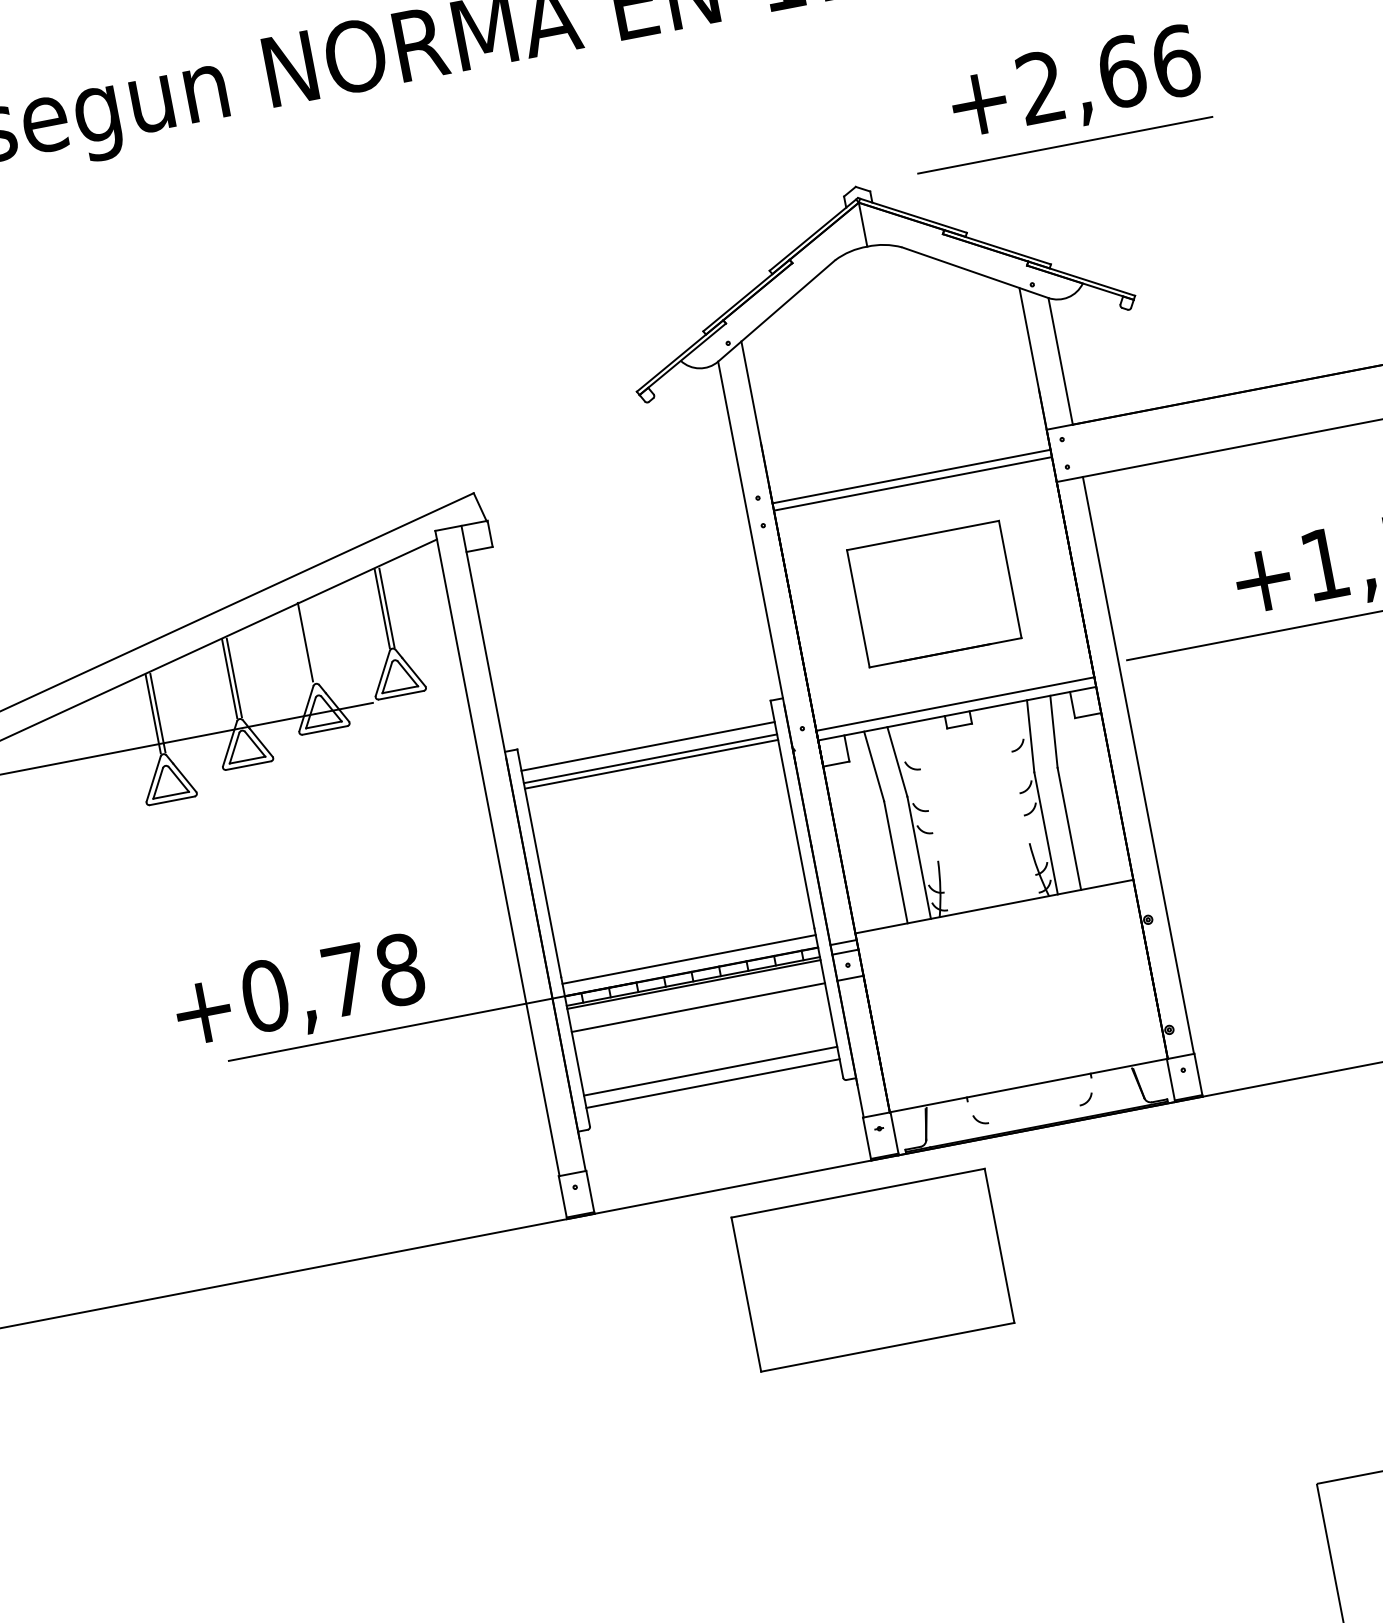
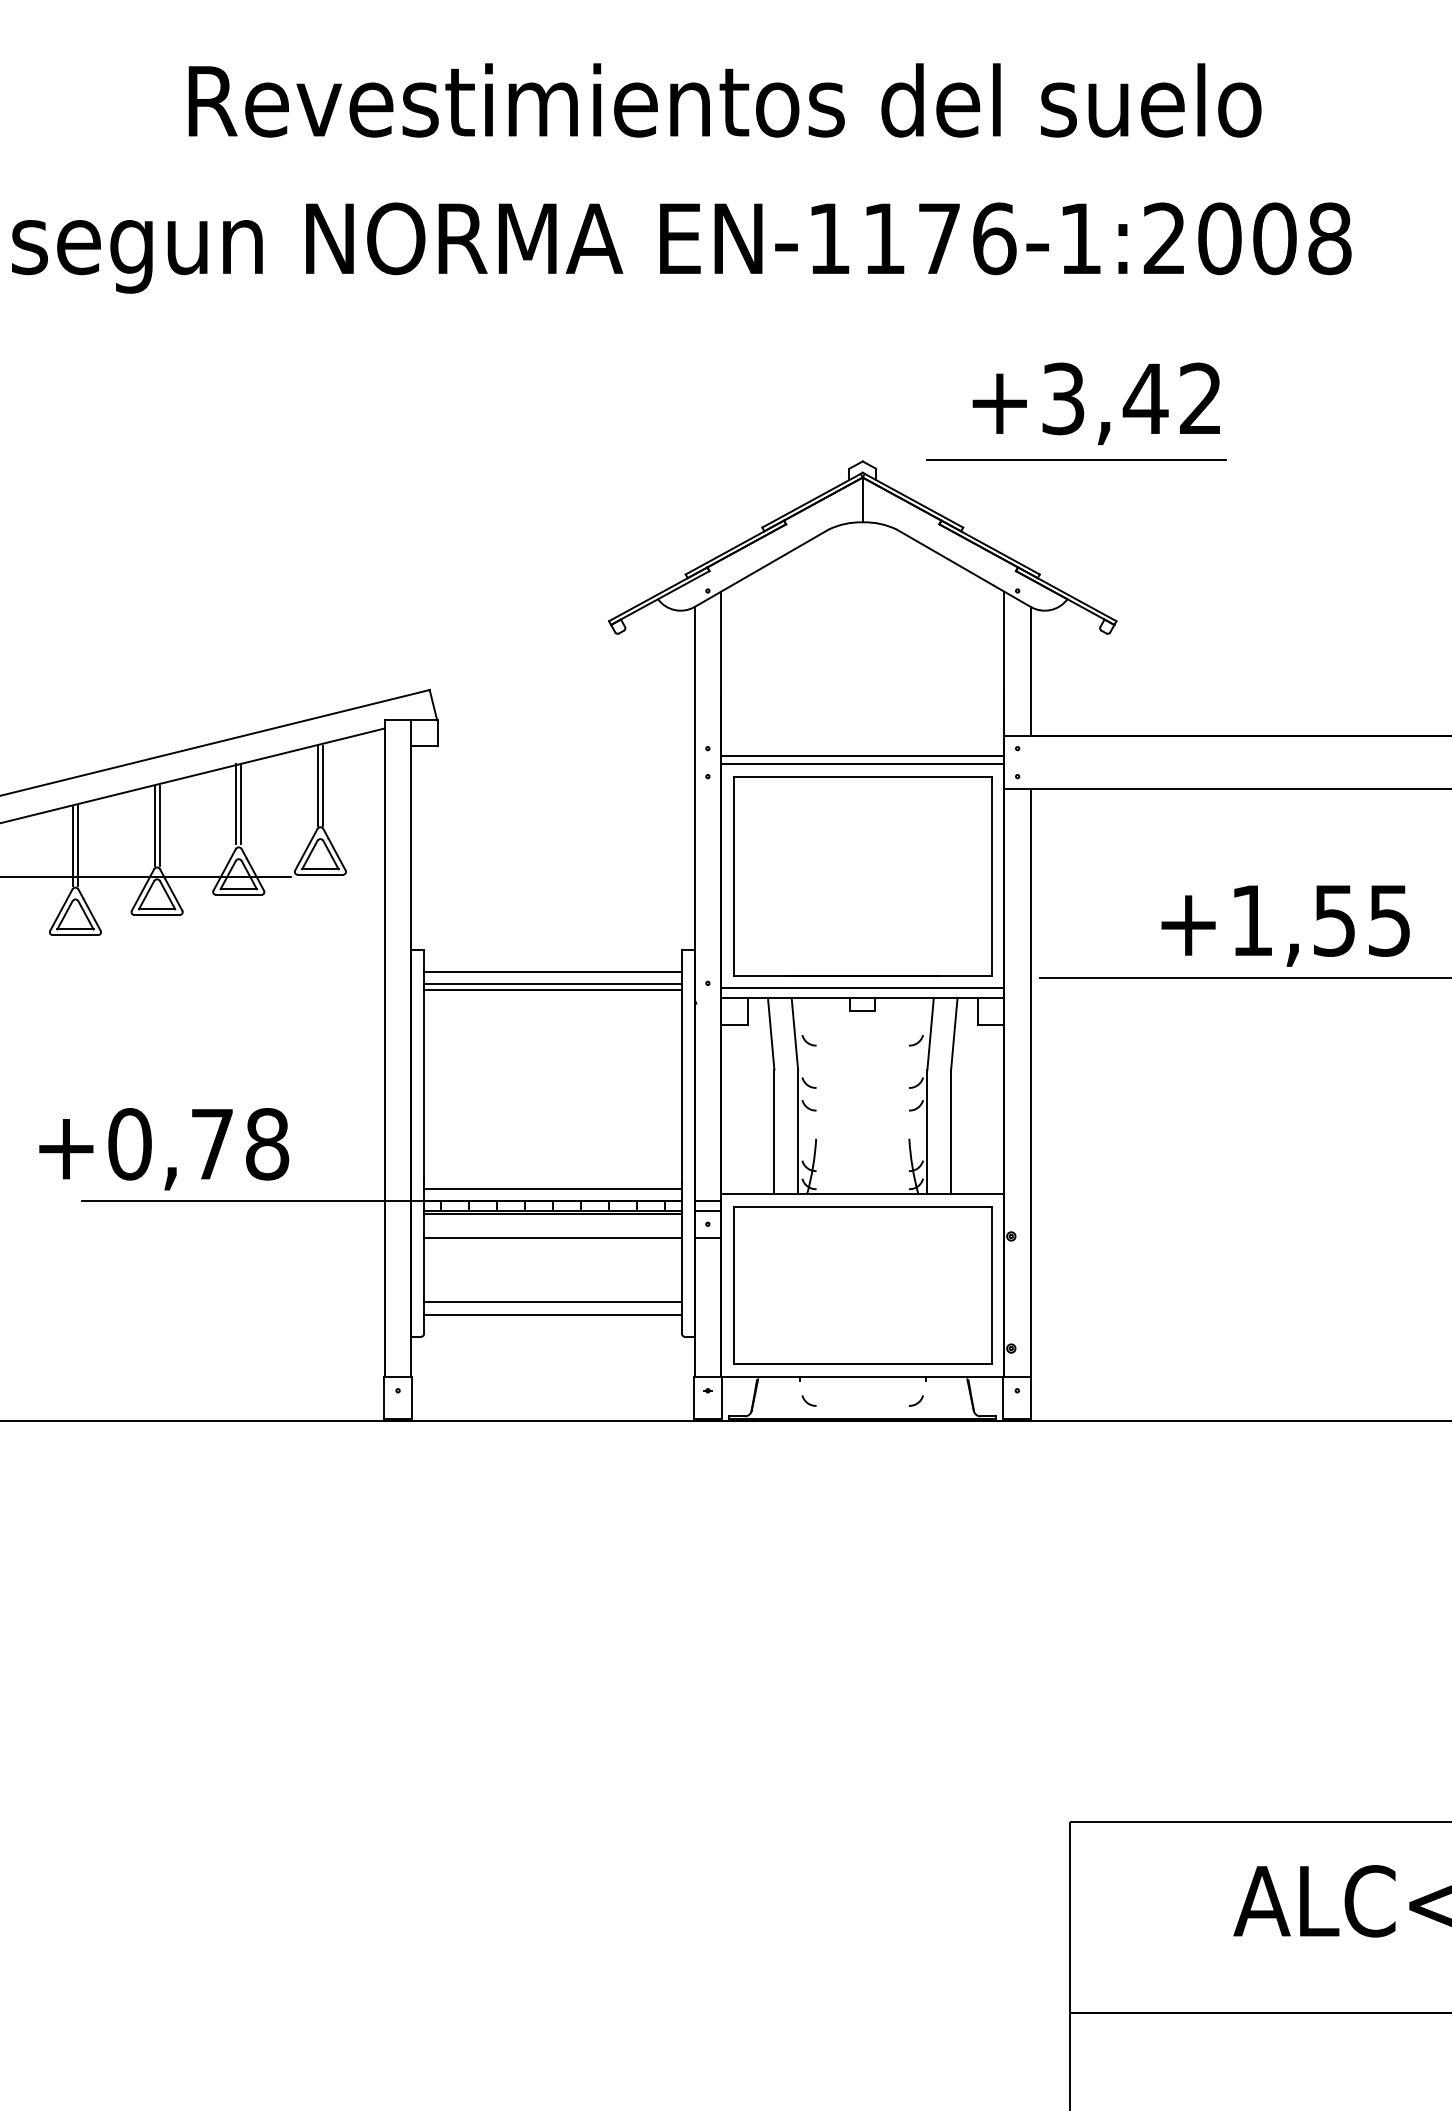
text: (1108, 74) -> (1132, 398), +2,66 -> +3,42
part: (934, 594) -> (862, 876), size x1.67
line: (310, 641) -> (241, 804), added
part: (872, 1270) -> (862, 1285), moved

